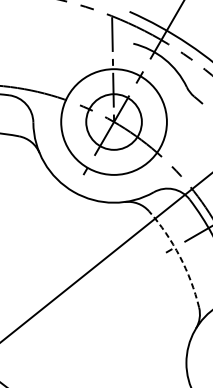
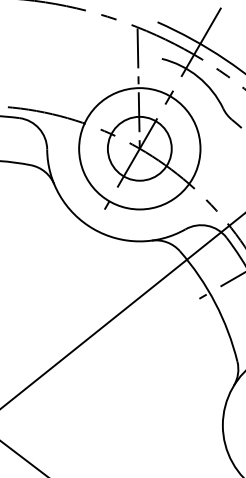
arc: (180, 256) -> (215, 303), dashed -> solid

